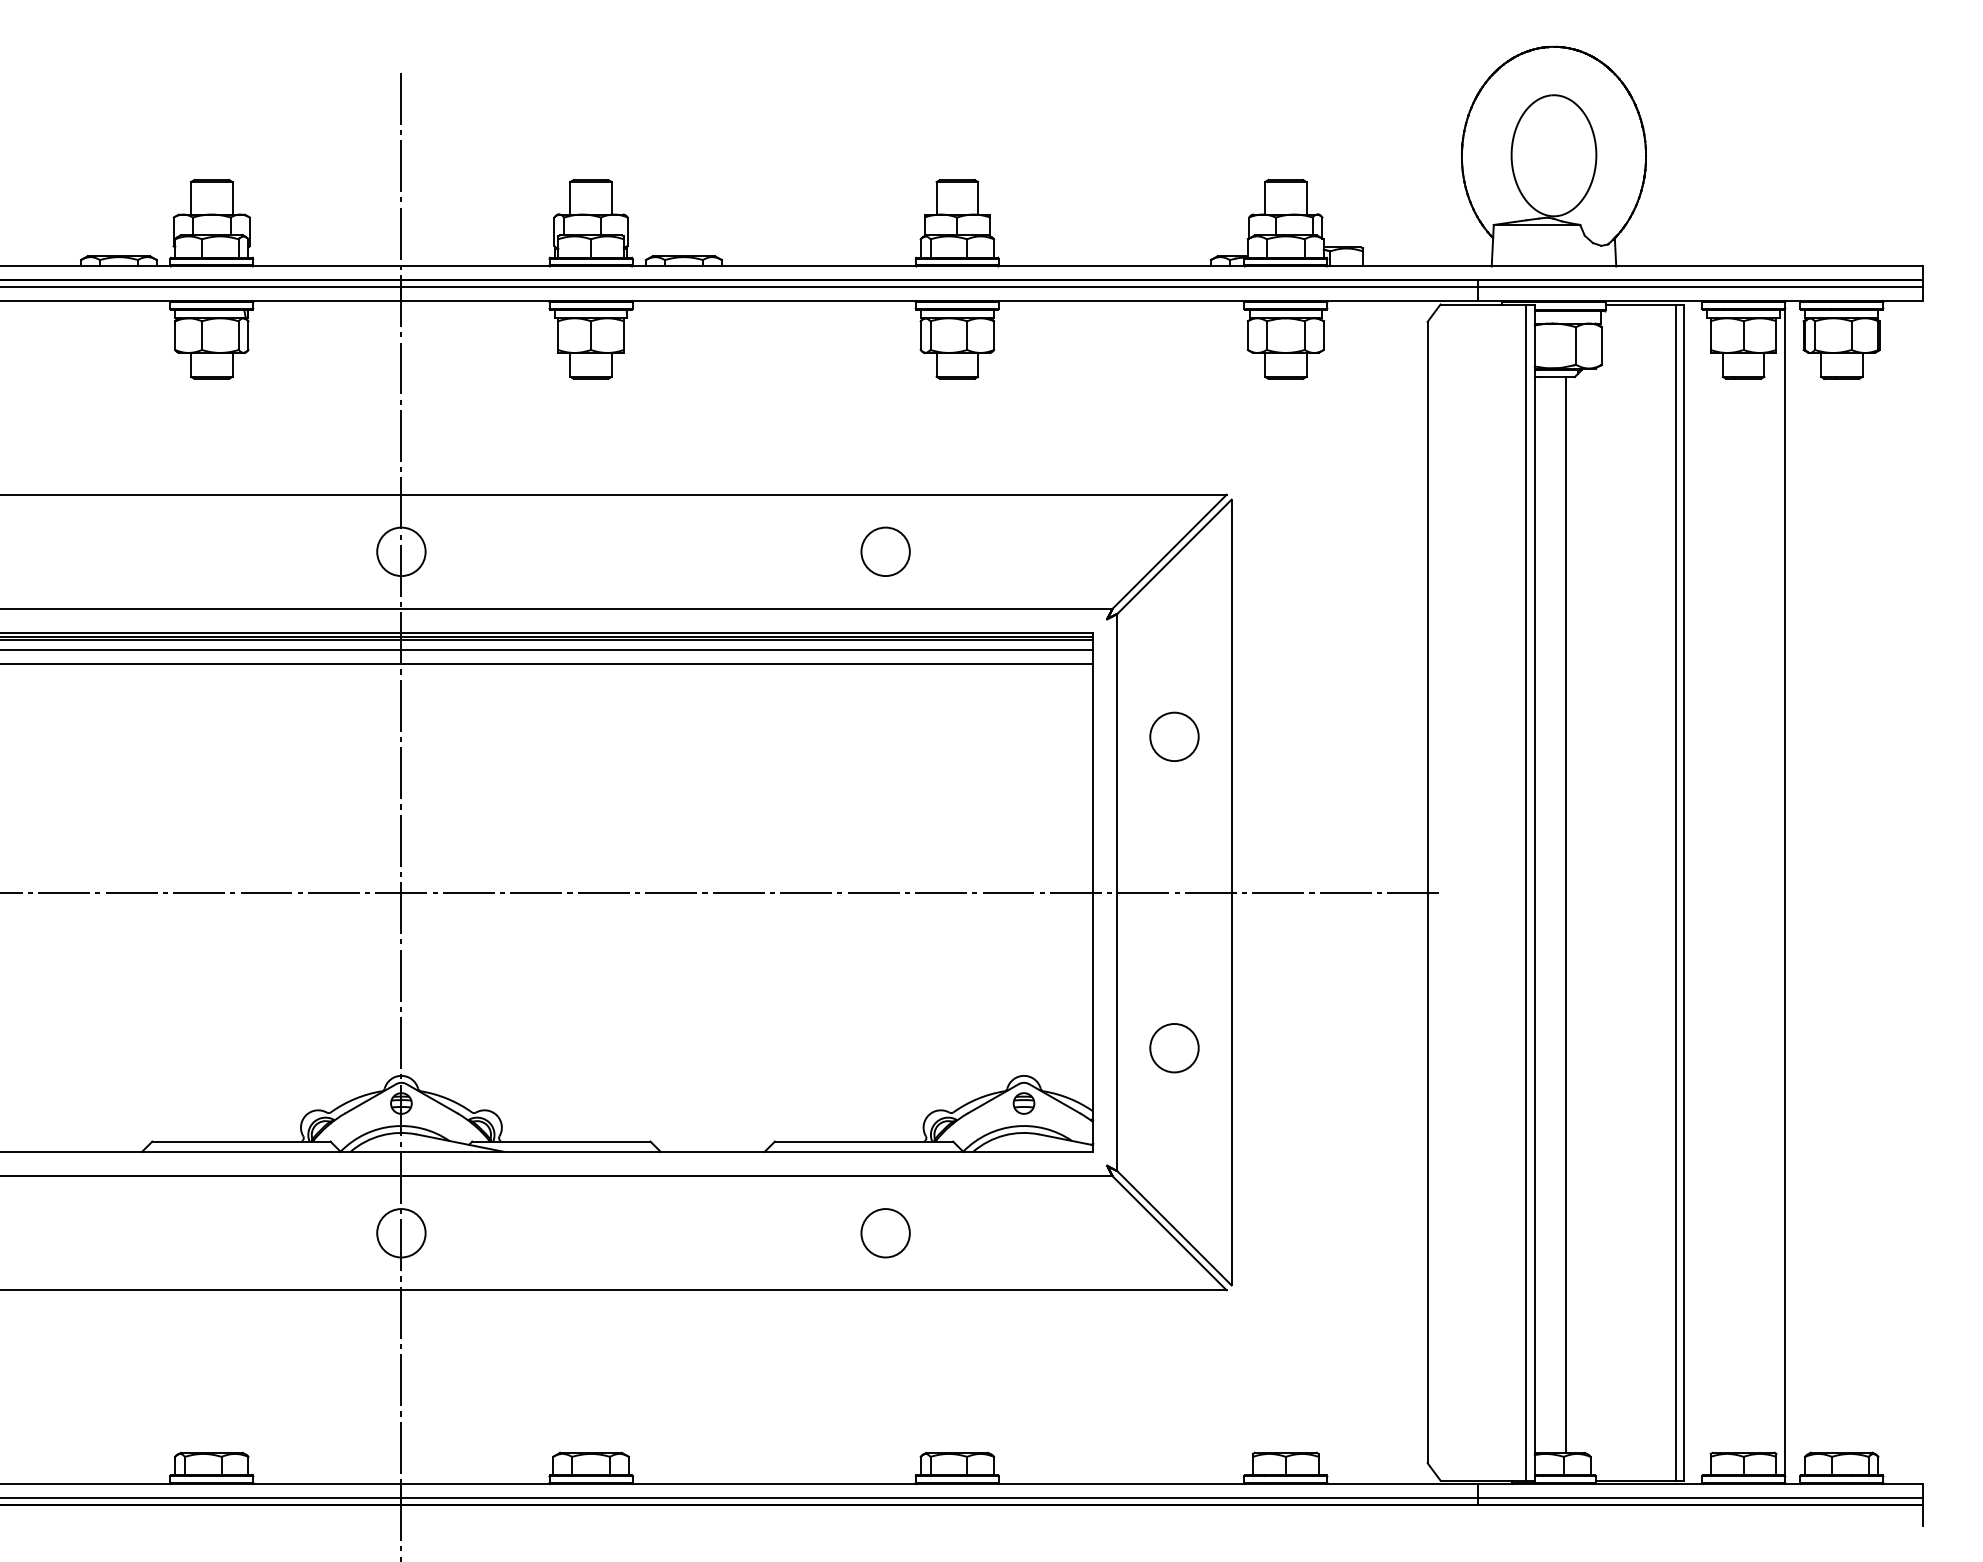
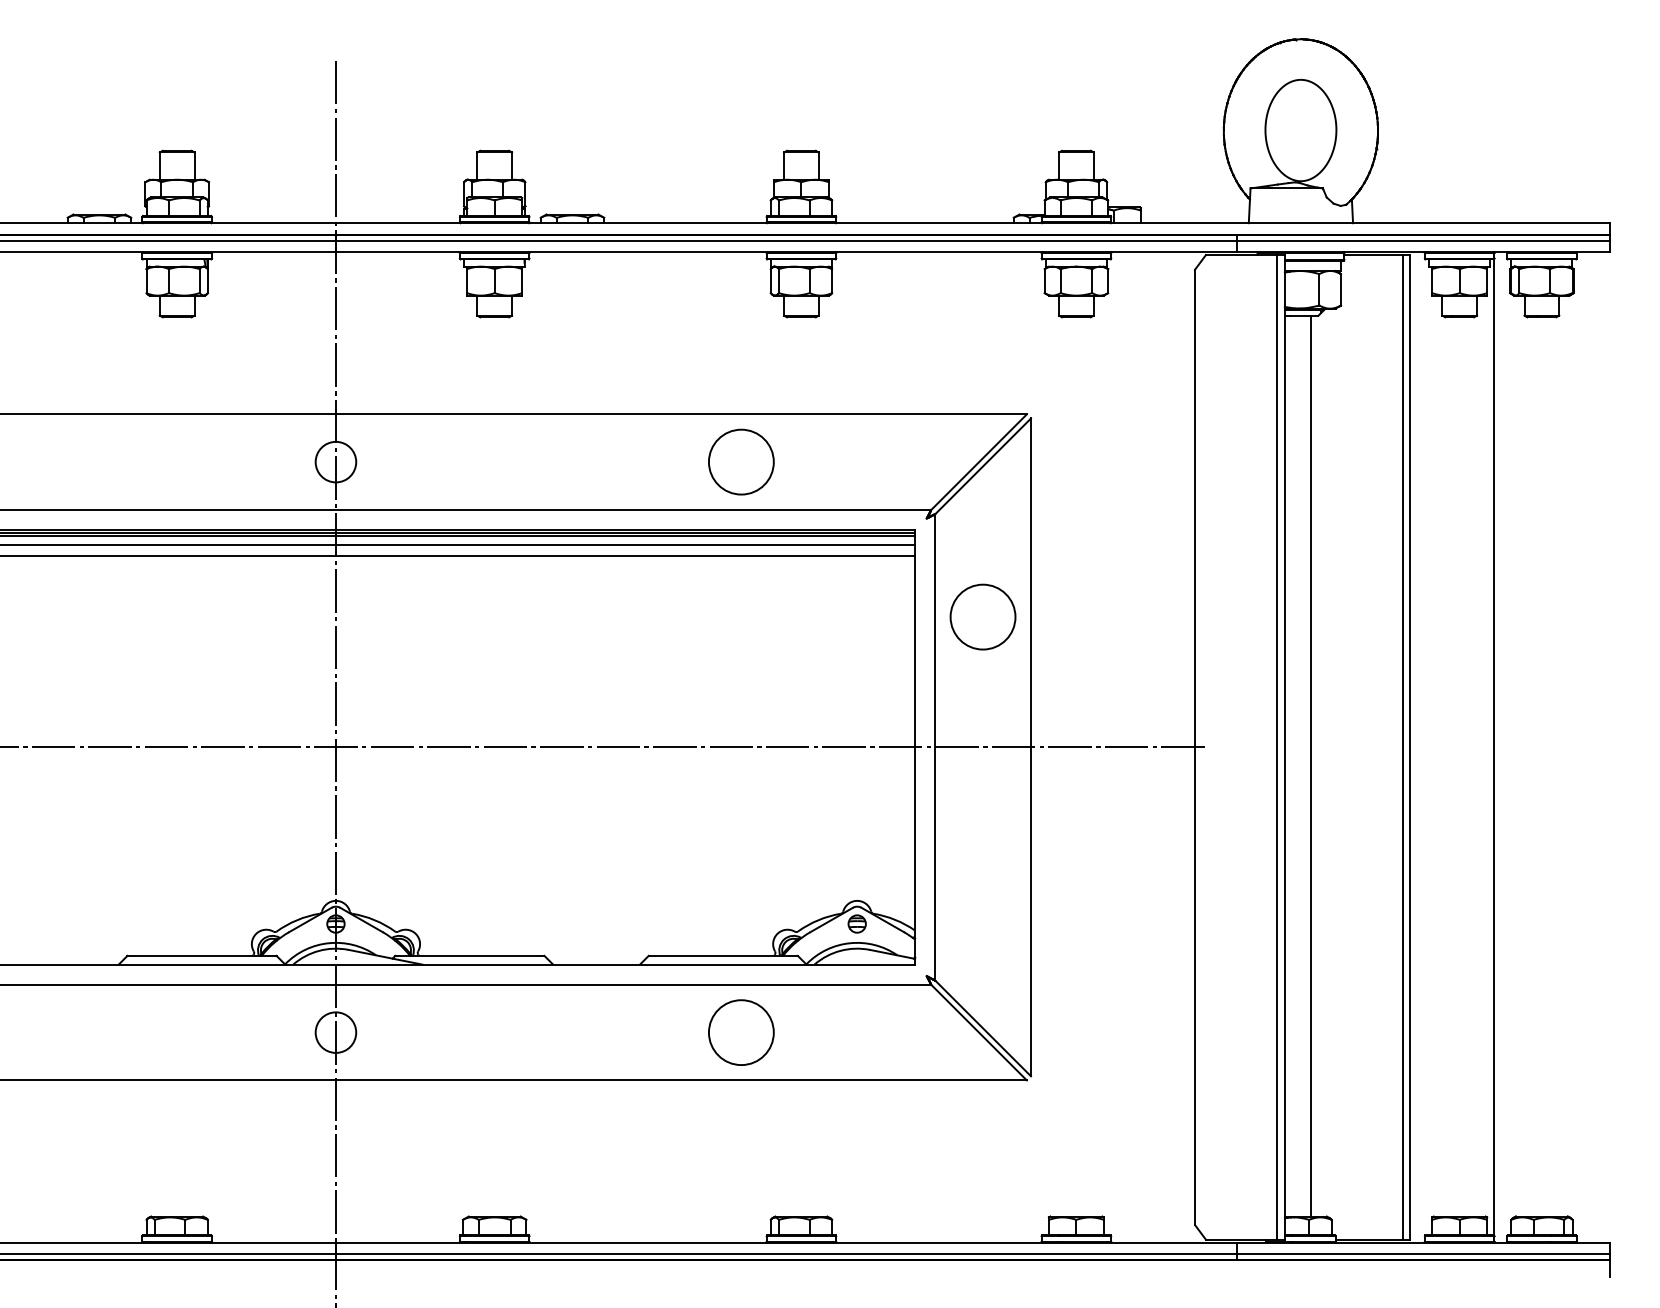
circle: (885, 551) -> (741, 461), size x1.6
circle: (1174, 736) -> (983, 616), size x1.6
circle: (1174, 1047) -> (983, 877), removed
circle: (885, 1233) -> (741, 1032), size x1.6

